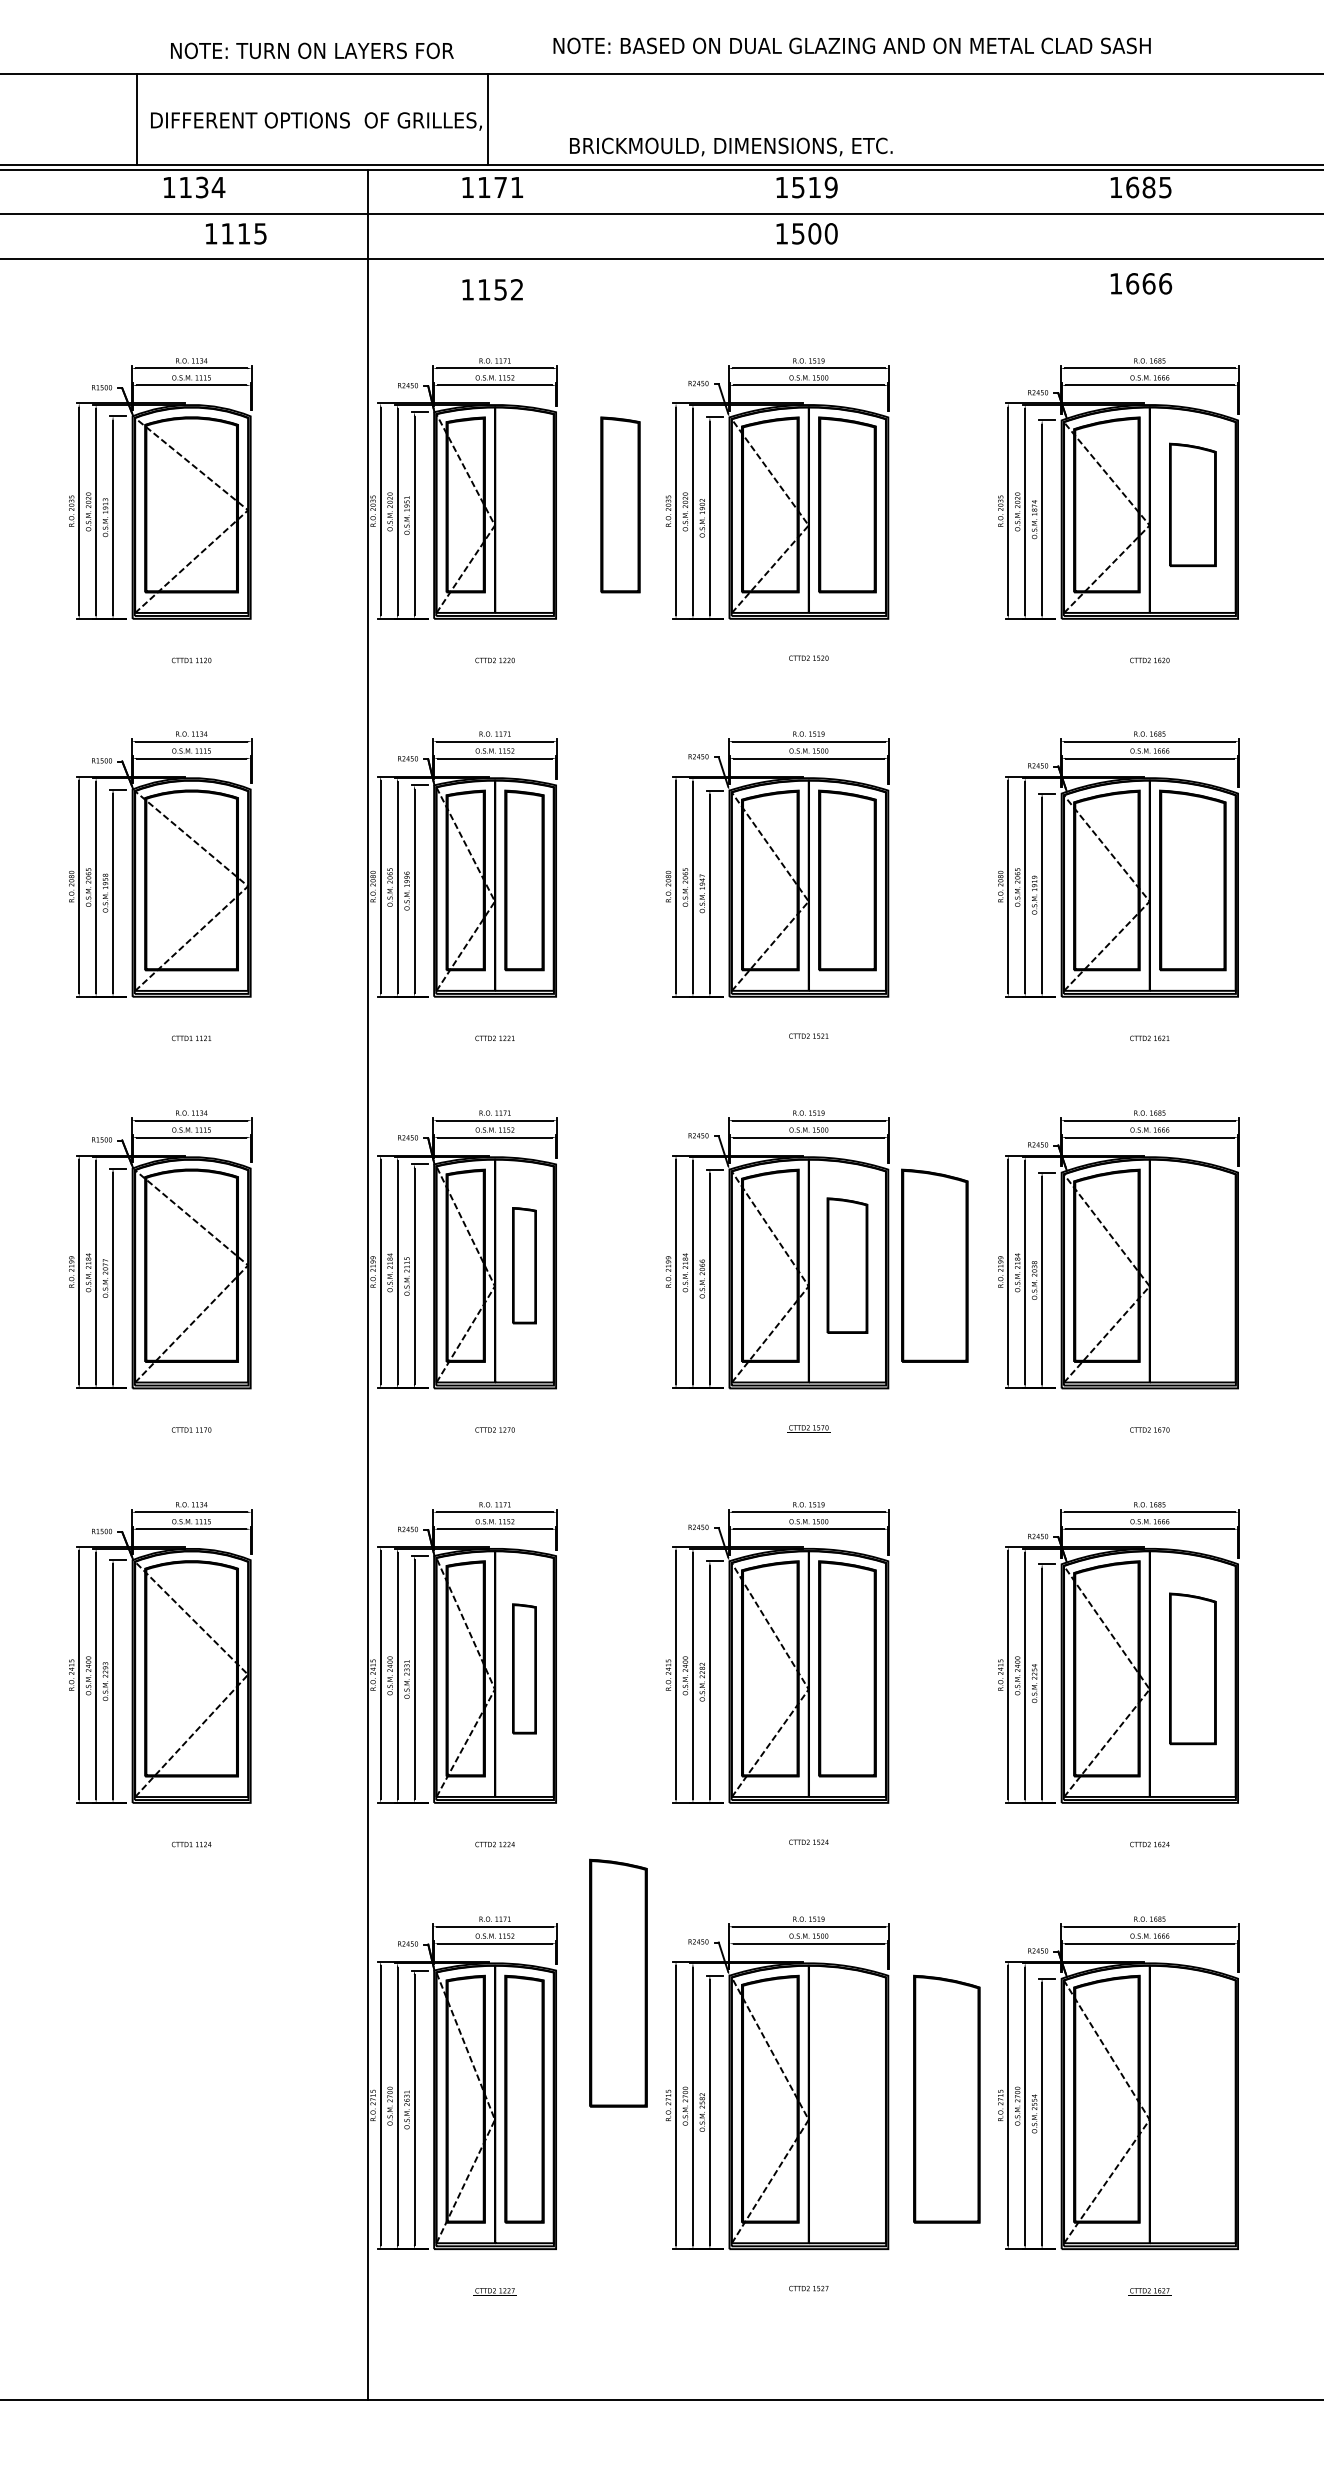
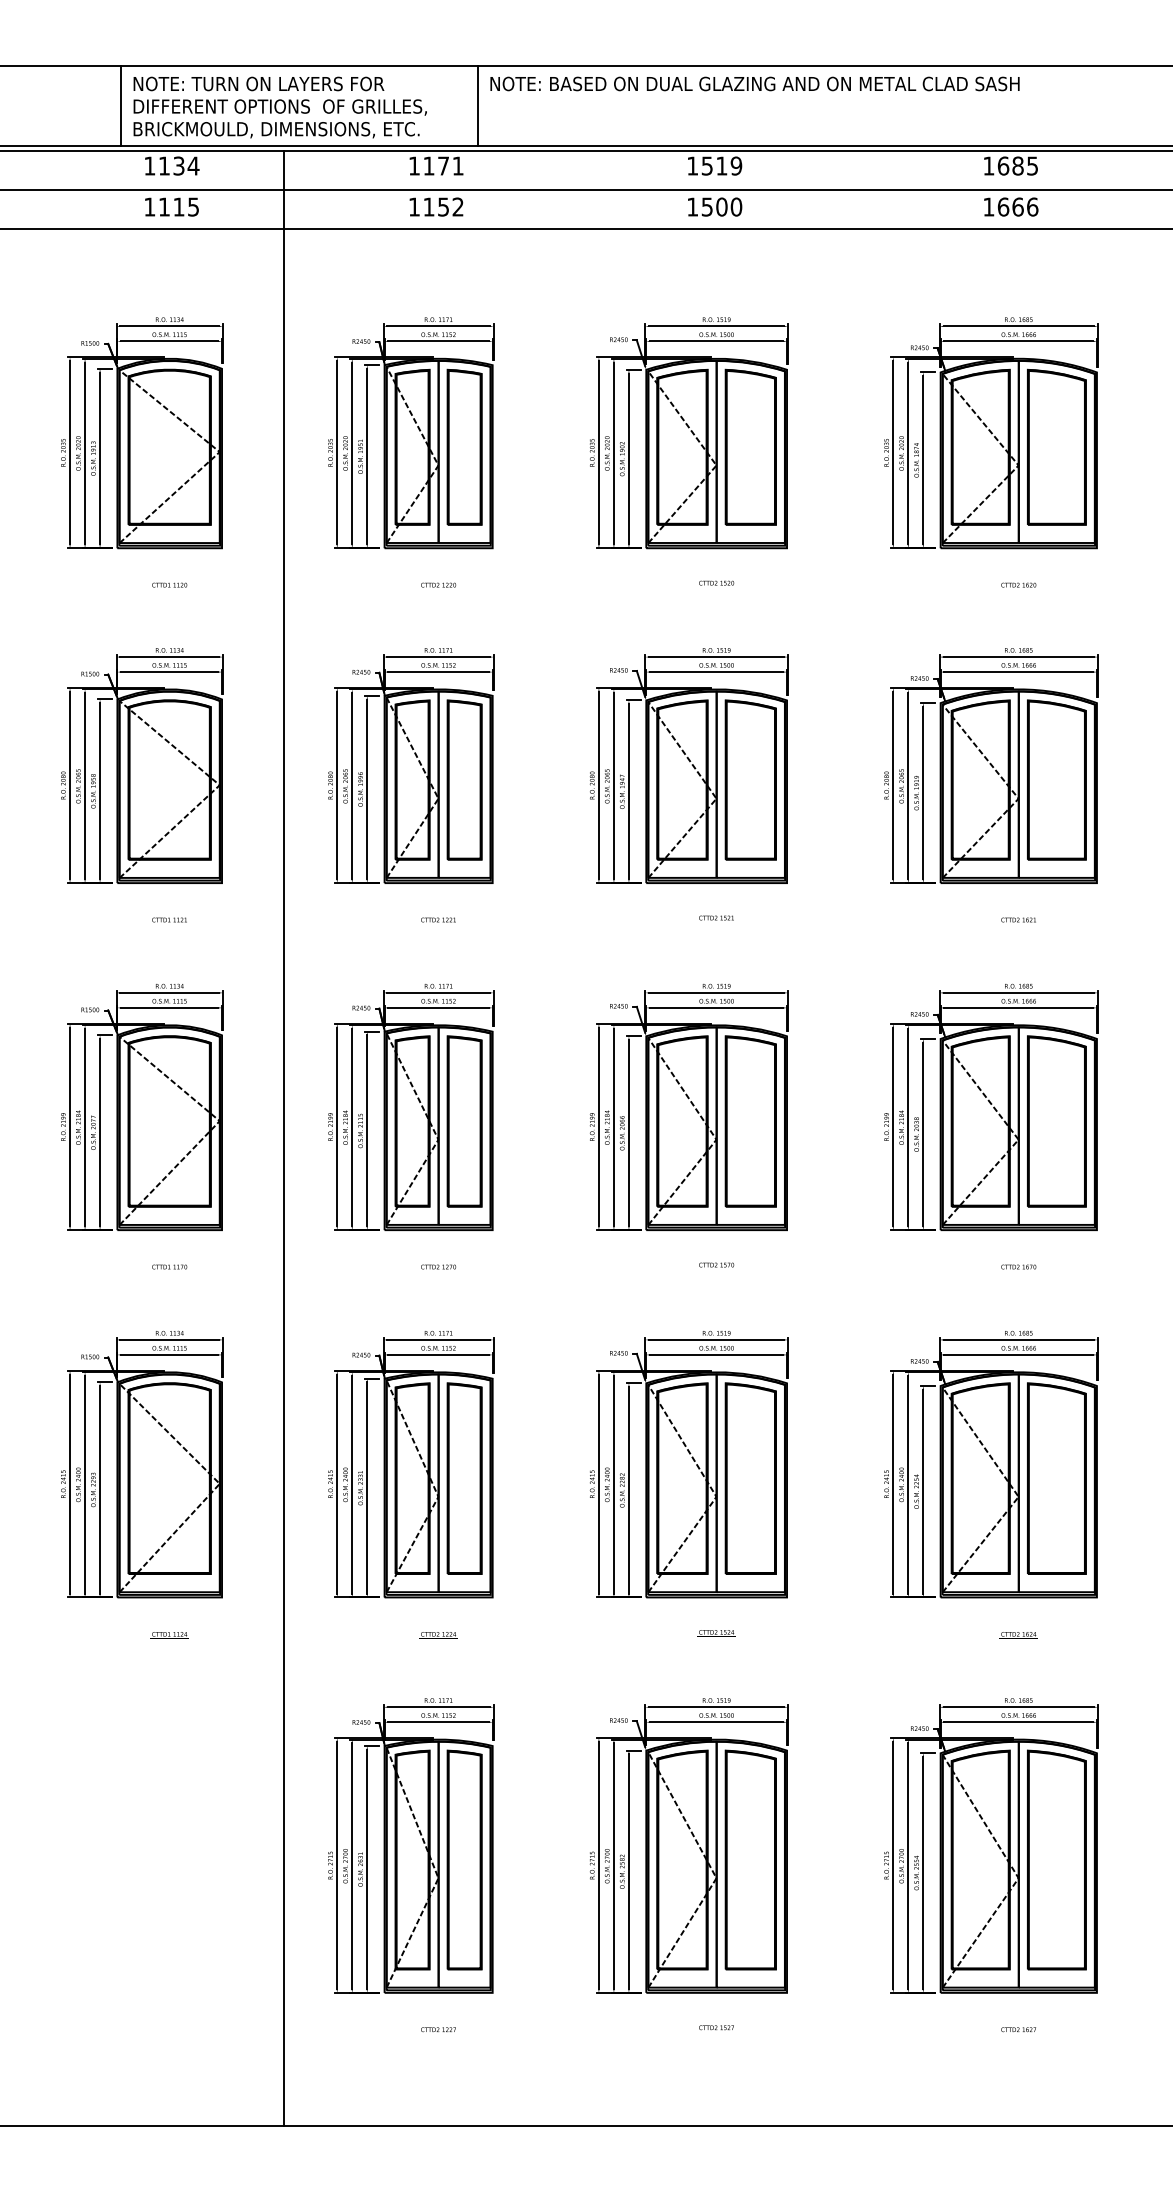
text: (851, 45) -> (754, 83), moved
text: (312, 50) -> (259, 83), moved
line: (488, 119) -> (477, 105), moved
text: (731, 146) -> (276, 129), moved
text: (236, 233) -> (172, 206), moved
text: (1141, 283) -> (1011, 206), moved
text: (492, 289) -> (436, 206), moved
part: (620, 504) -> (464, 446), moved
part: (1192, 504) -> (1056, 446), size x1.43
part: (524, 1265) -> (464, 1121), size x1.67
part: (847, 1265) -> (750, 1121), size x1.43
part: (934, 1265) -> (1056, 1121), moved
line: (367, 1284) -> (283, 1138), moved
part: (524, 1668) -> (464, 1478), size x1.67
part: (1192, 1668) -> (1056, 1478), size x1.43
part: (618, 1982) -> (750, 1859), moved
part: (946, 2098) -> (1056, 1859), moved

